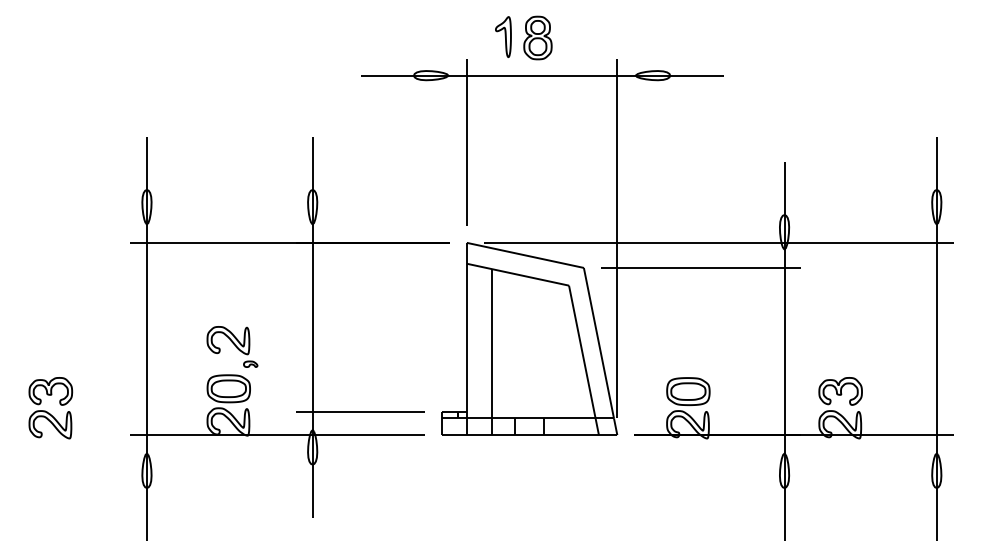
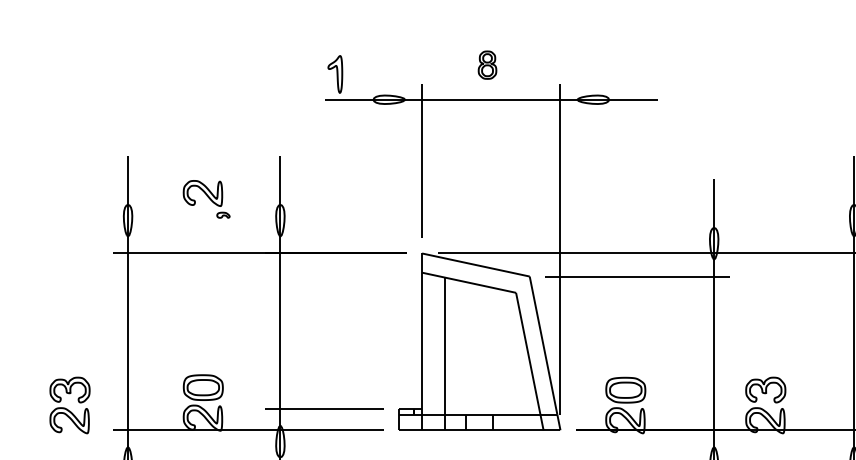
part: (503, 36) -> (335, 73), moved
part: (537, 37) -> (487, 64), size x0.7
part: (232, 346) -> (206, 198), moved
part: (50, 408) -> (69, 405), moved

